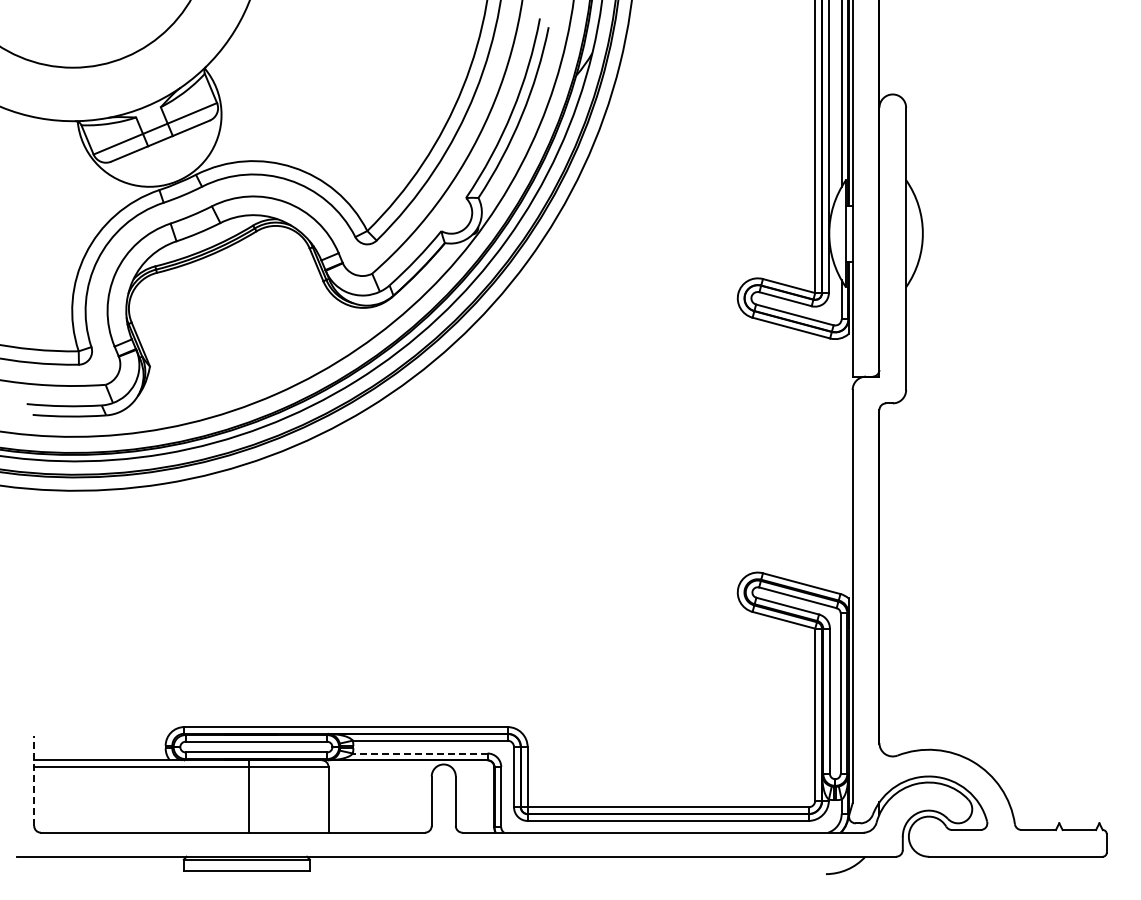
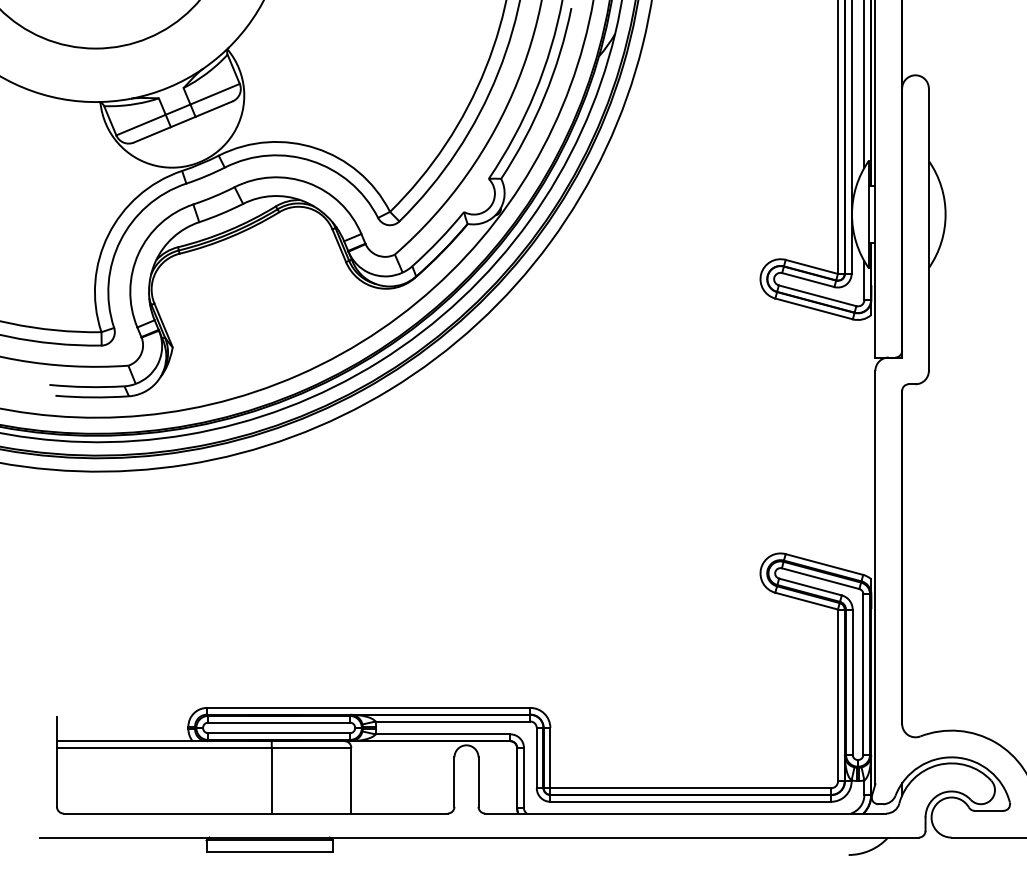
line: (419, 753) -> (442, 734), dashed -> solid
line: (34, 781) -> (57, 762), dashed -> solid

